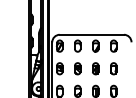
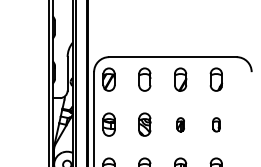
part: (95, 68) -> (180, 124), size x0.6
part: (113, 68) -> (215, 124), size x0.6

